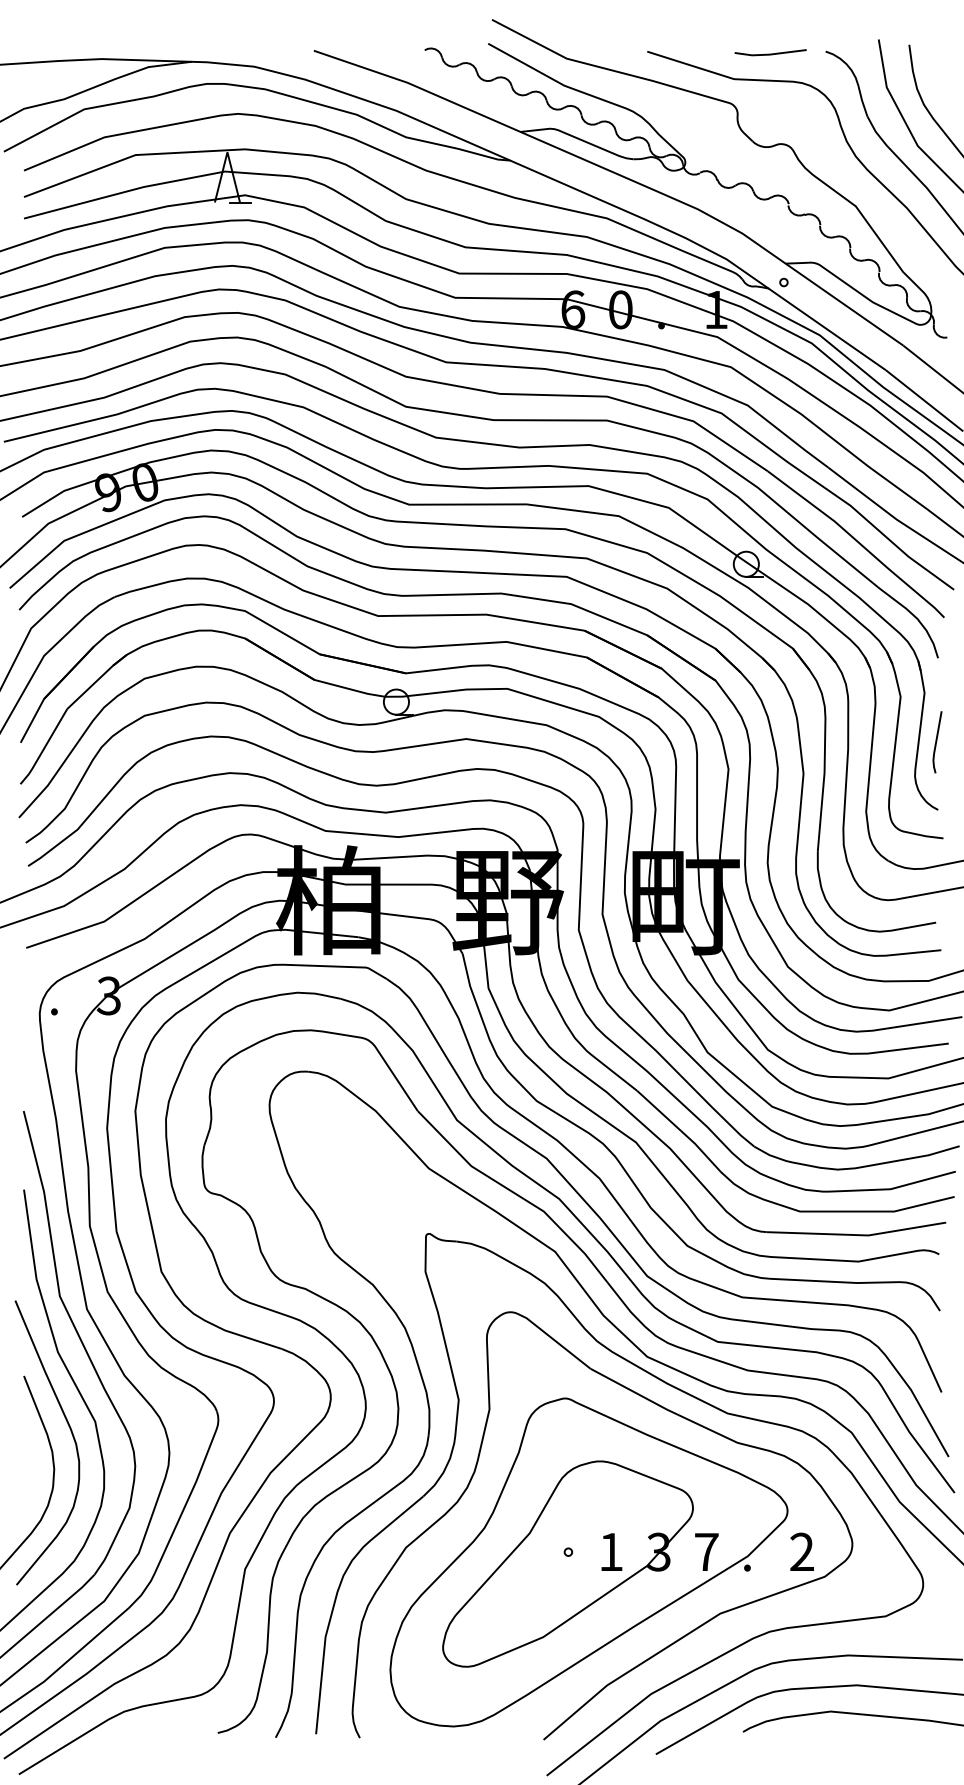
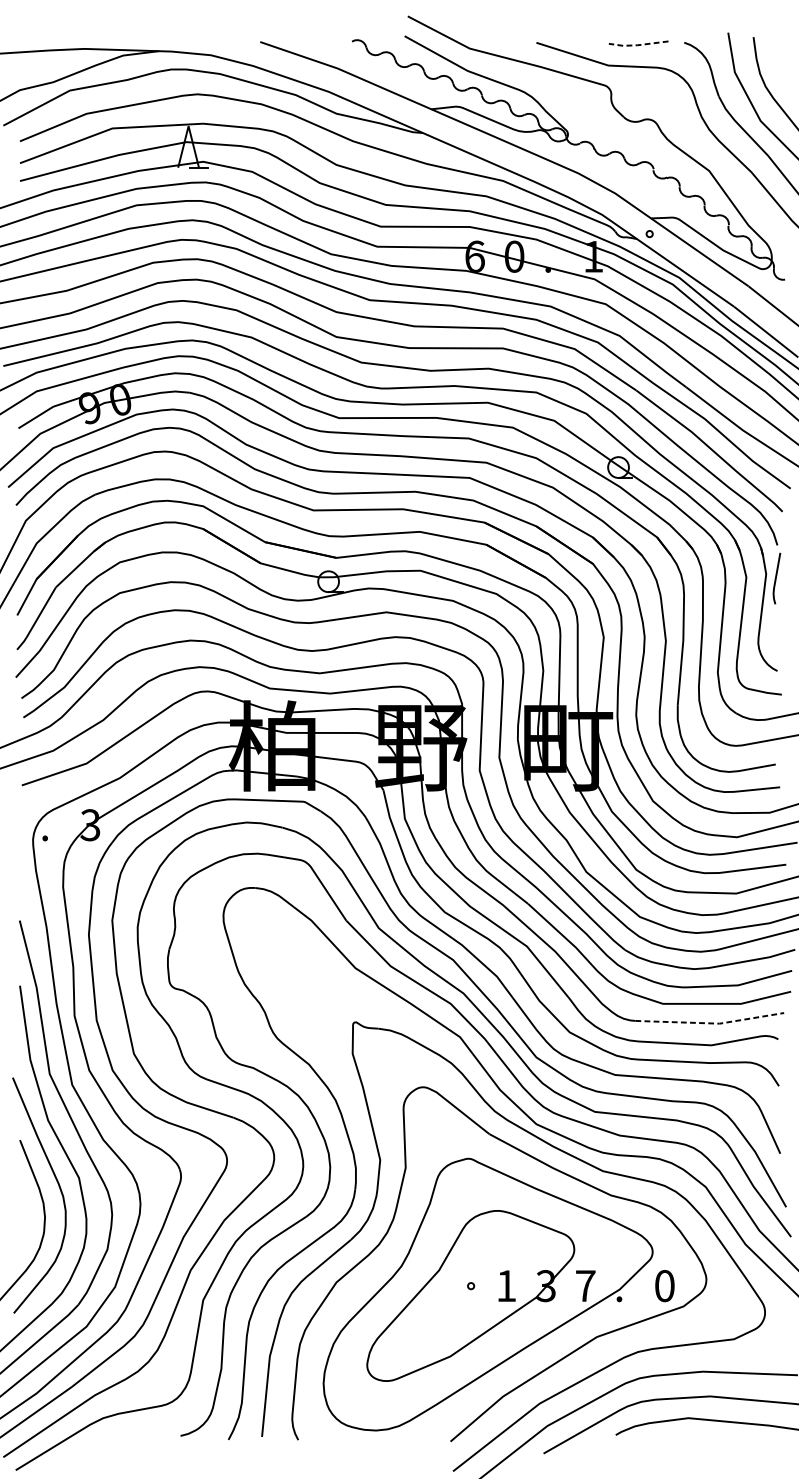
line: (769, 54) -> (637, 45), solid -> dashed
line: (937, 741) -> (776, 577), moved
line: (857, 1235) -> (710, 1023), solid -> dashed
text: (801, 1551) -> (664, 1285), 2 -> 0

